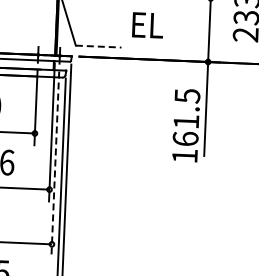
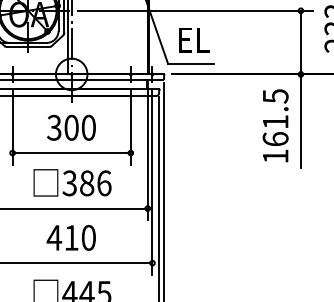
text: (148, 25) -> (194, 40), moved
line: (98, 46) -> (190, 63), dashed -> solid
text: (186, 125) -> (275, 125), moved
line: (55, 164) -> (152, 183), dashed -> solid

